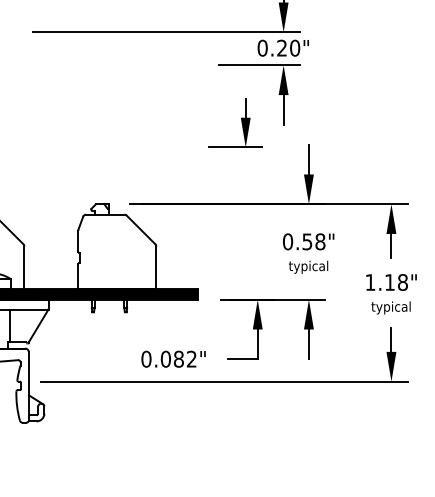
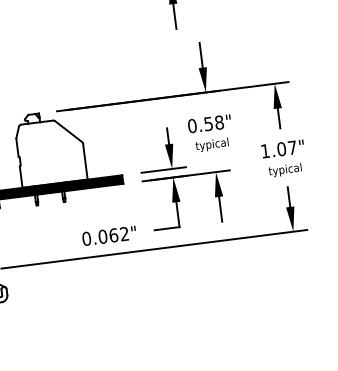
part: (235, 122) -> (161, 149), moved
text: (395, 282) -> (286, 148), 1.18" -> 1.07"
text: (178, 358) -> (113, 234), 0.082" -> 0.062"

